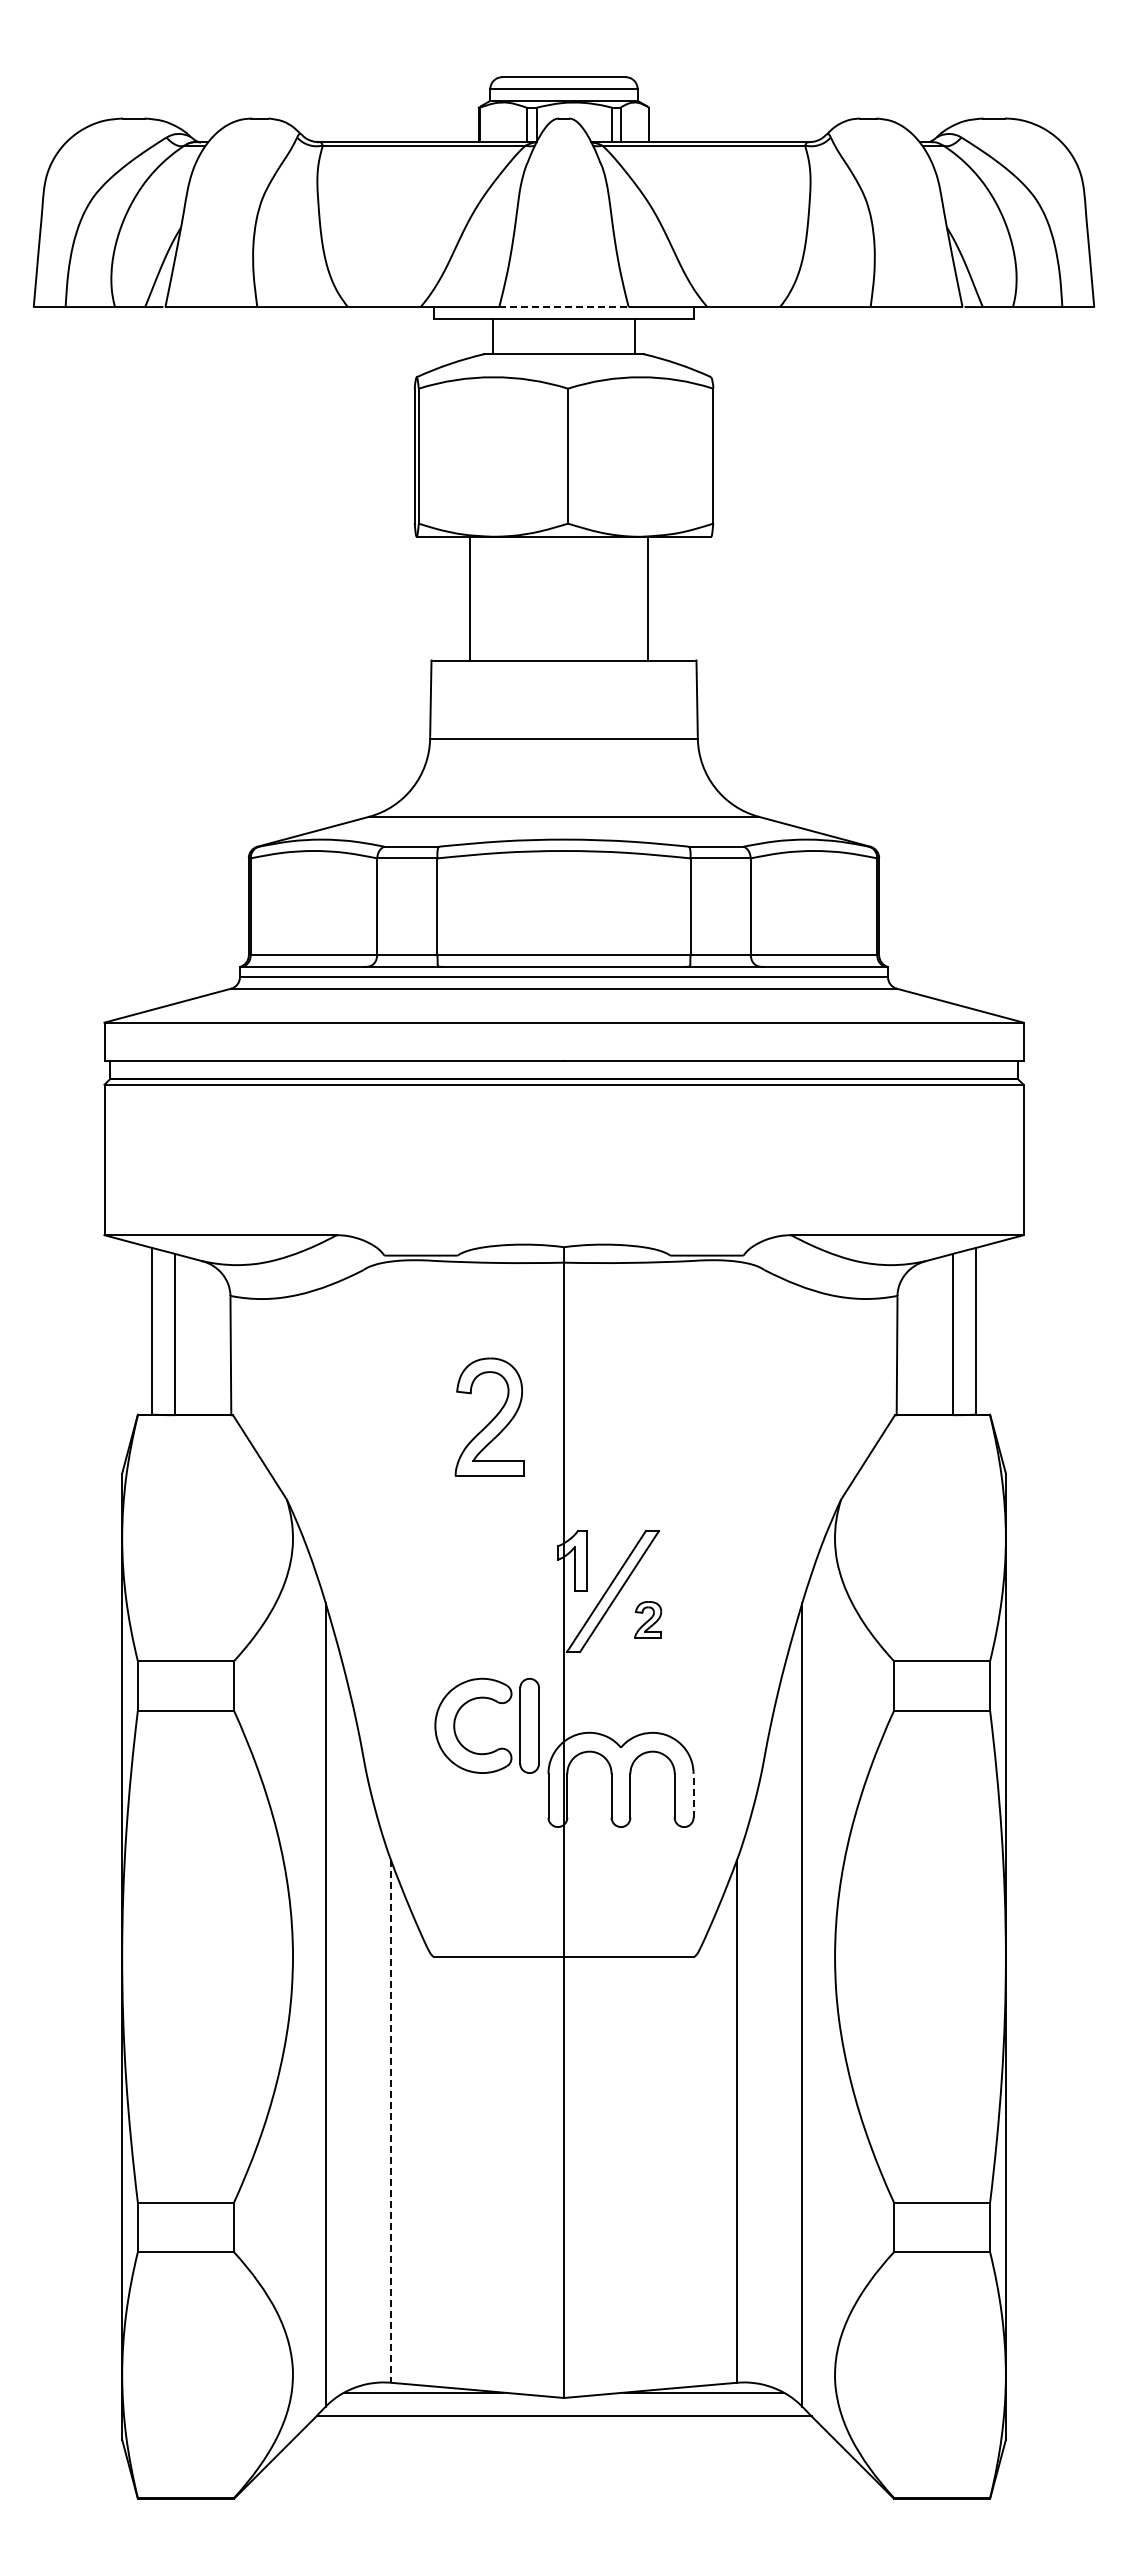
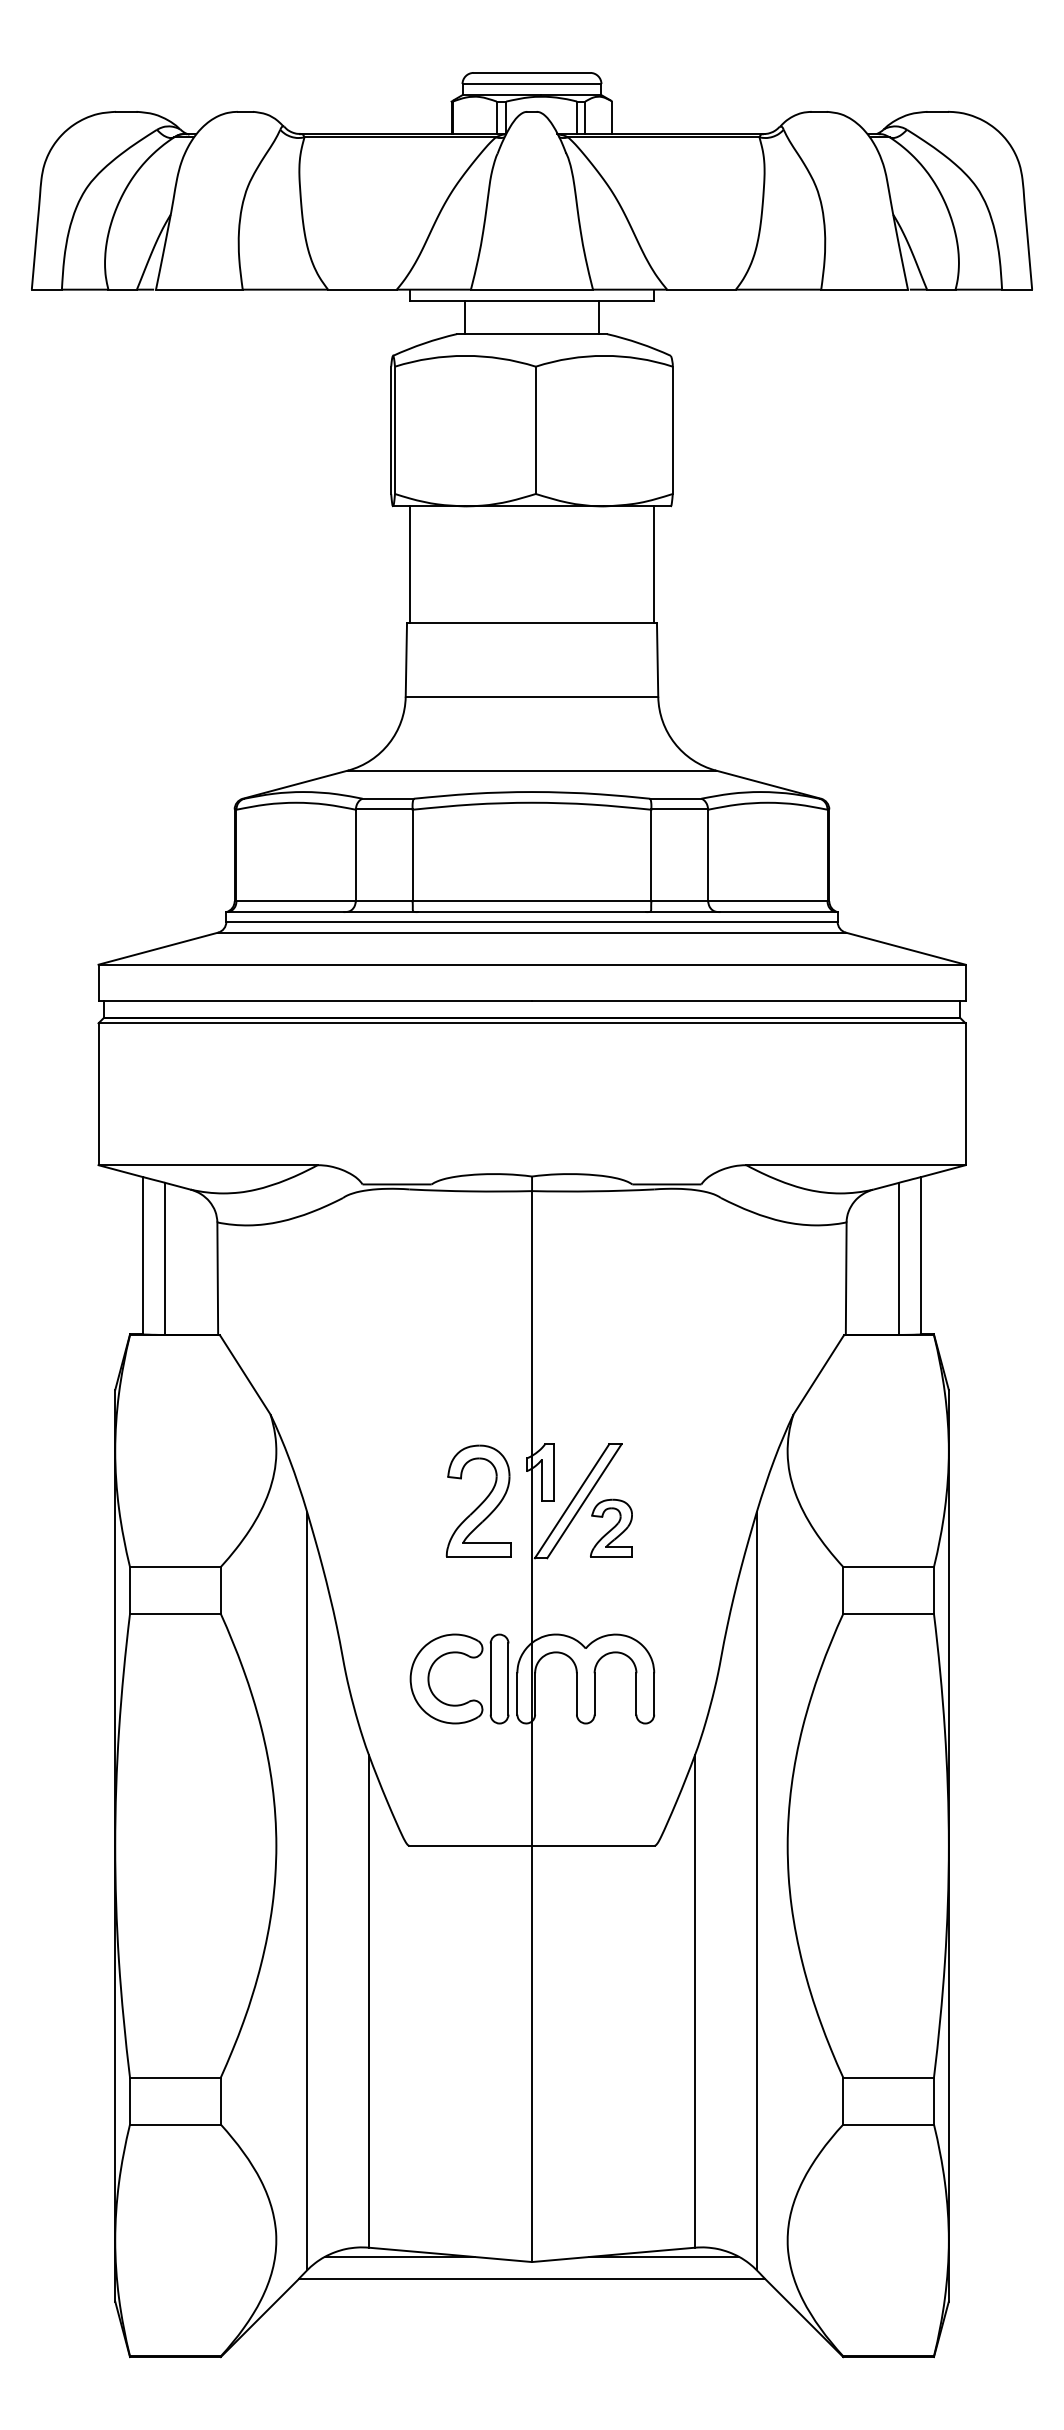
line: (563, 307) -> (531, 290), dashed -> solid
line: (469, 598) -> (409, 564), moved
line: (648, 598) -> (654, 564), moved
part: (489, 1416) -> (478, 1500), moved
part: (647, 1619) -> (610, 1527), size x1.67
part: (498, 1703) -> (470, 1657), moved
line: (693, 1795) -> (654, 1693), dashed -> solid
line: (391, 2122) -> (369, 2002), dashed -> solid

